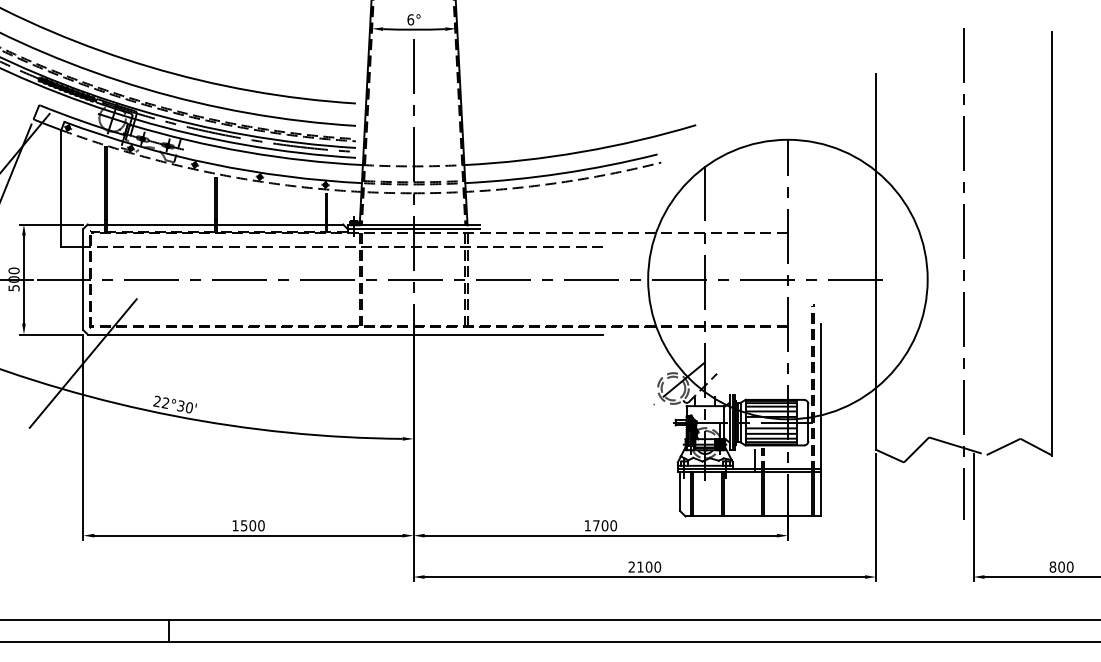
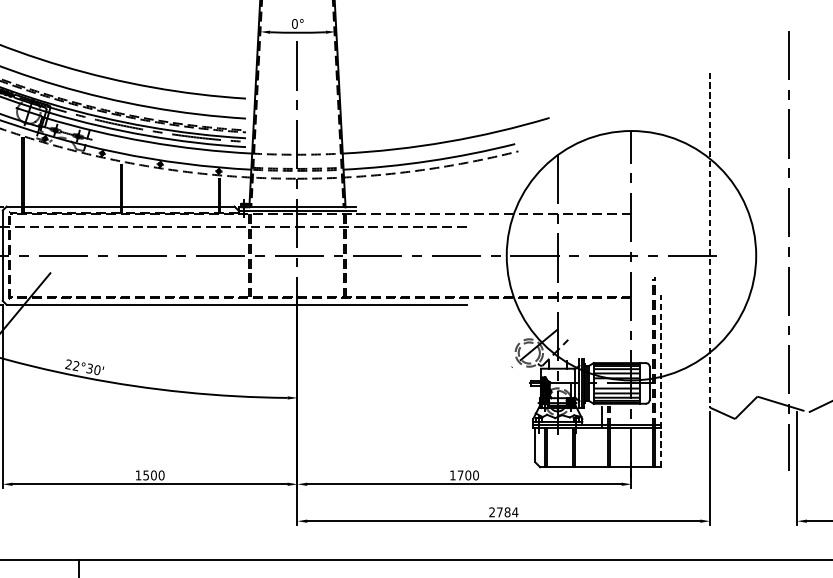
text: (410, 19) -> (294, 23), 6° -> 0°
line: (875, 262) -> (709, 240), solid -> dashed
line: (820, 419) -> (660, 380), solid -> dashed
text: (649, 566) -> (507, 511), 2100 -> 2784

